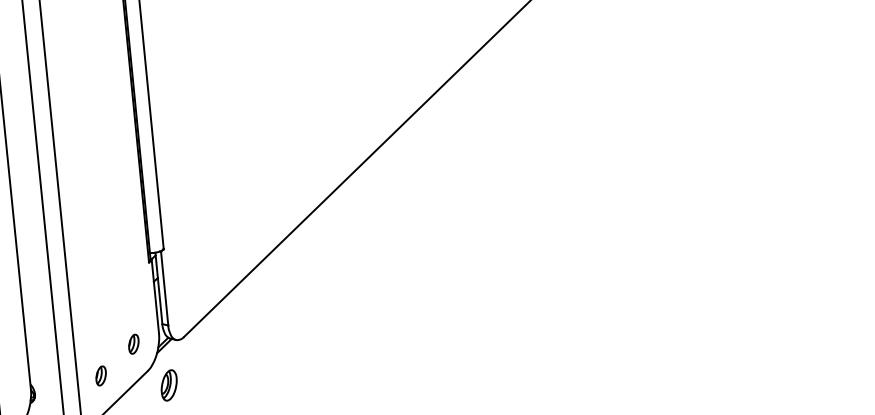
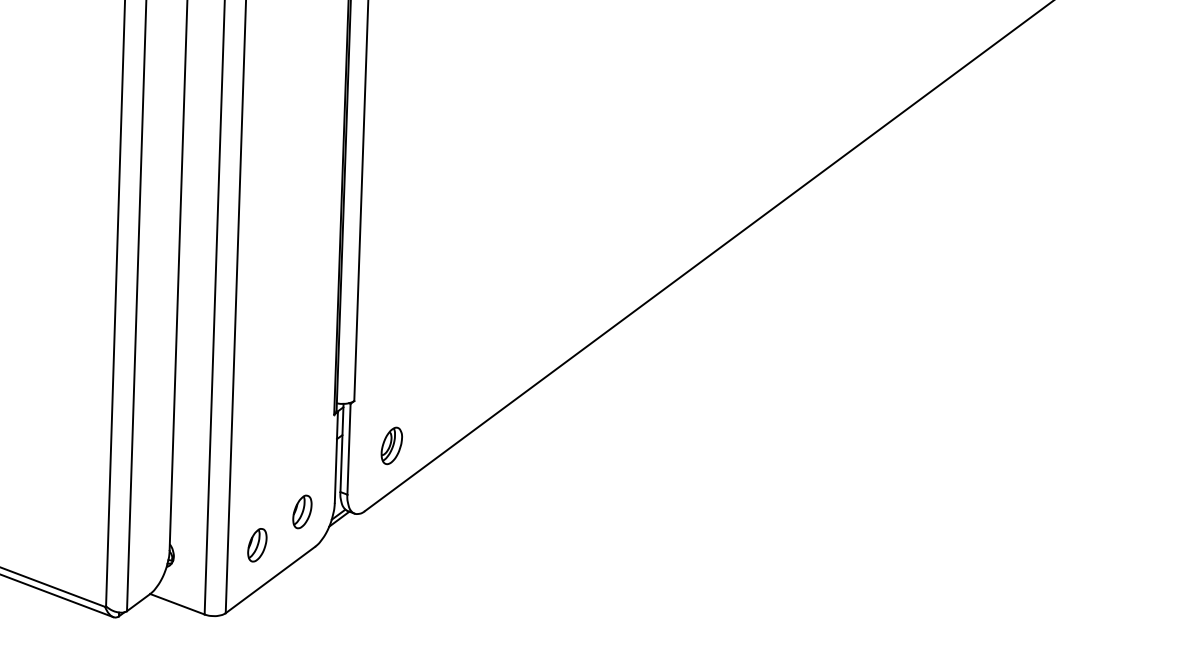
part: (133, 343) -> (302, 511), size x1.43
part: (101, 376) -> (257, 545), size x1.43
part: (168, 385) -> (391, 445), moved

